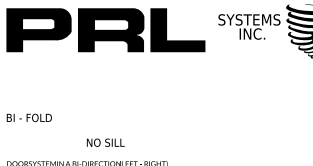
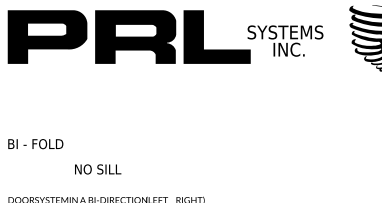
text: (249, 26) -> (285, 40), moved
text: (106, 142) -> (98, 169), moved

